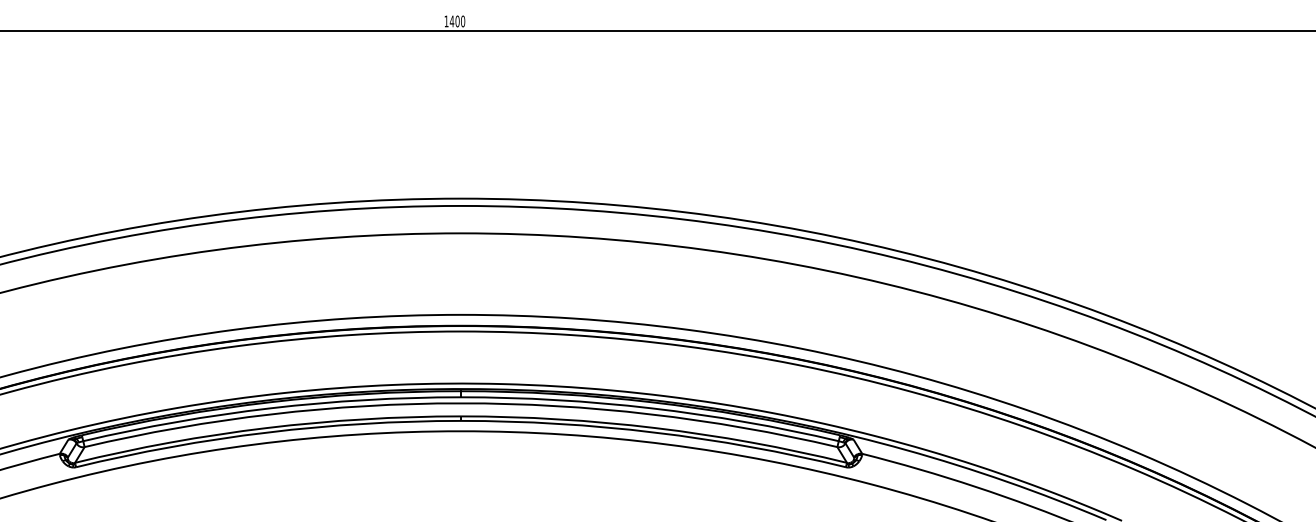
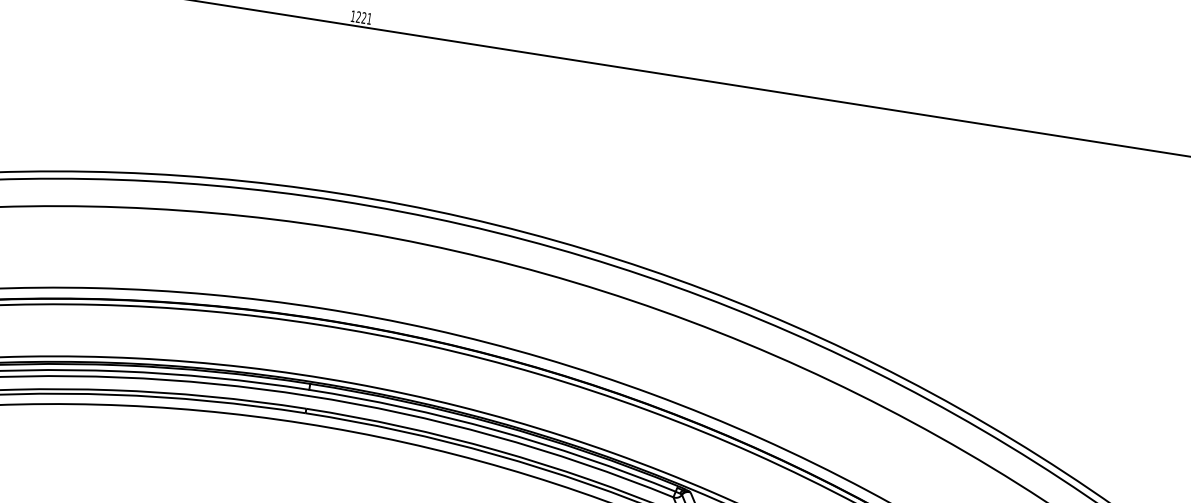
text: (457, 21) -> (363, 18), 1400 -> 1221

